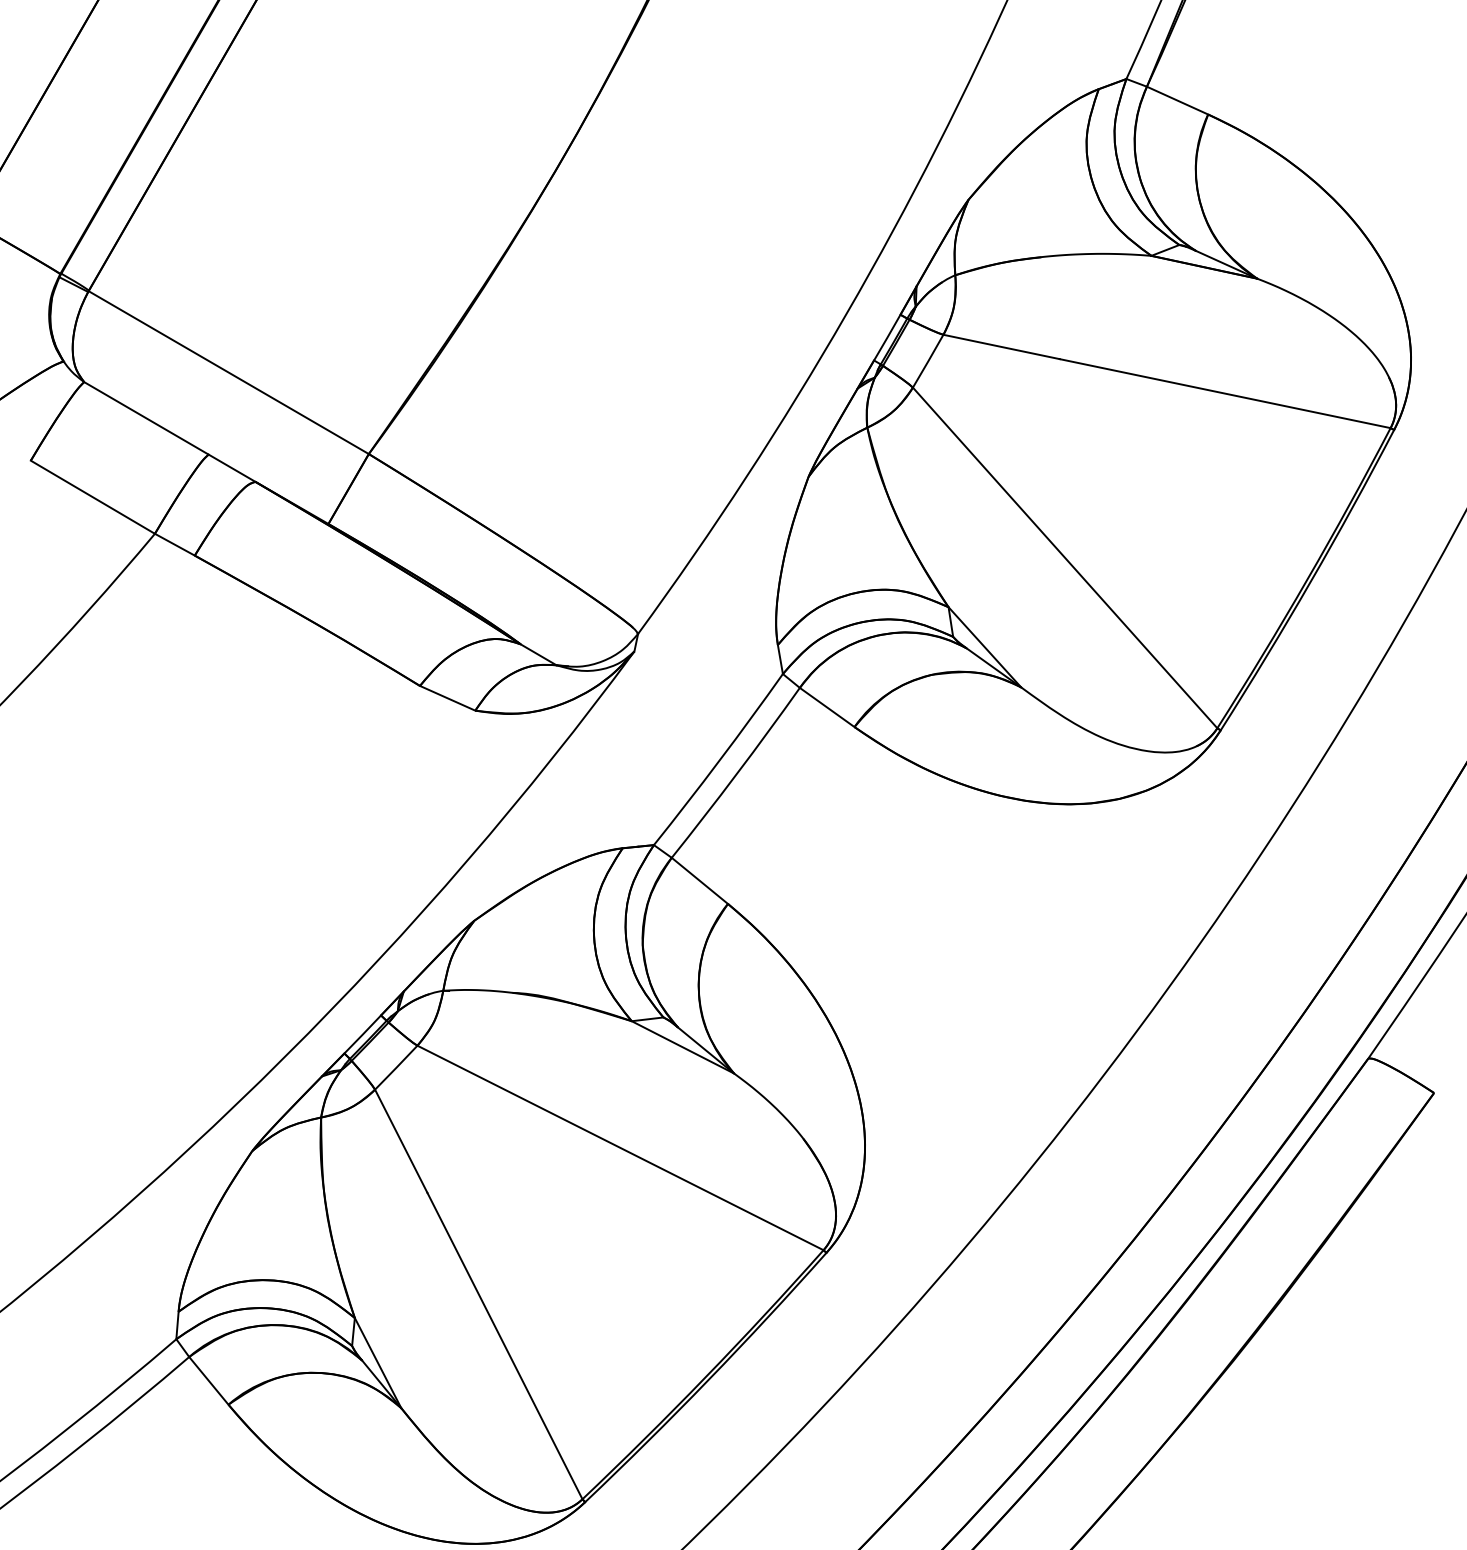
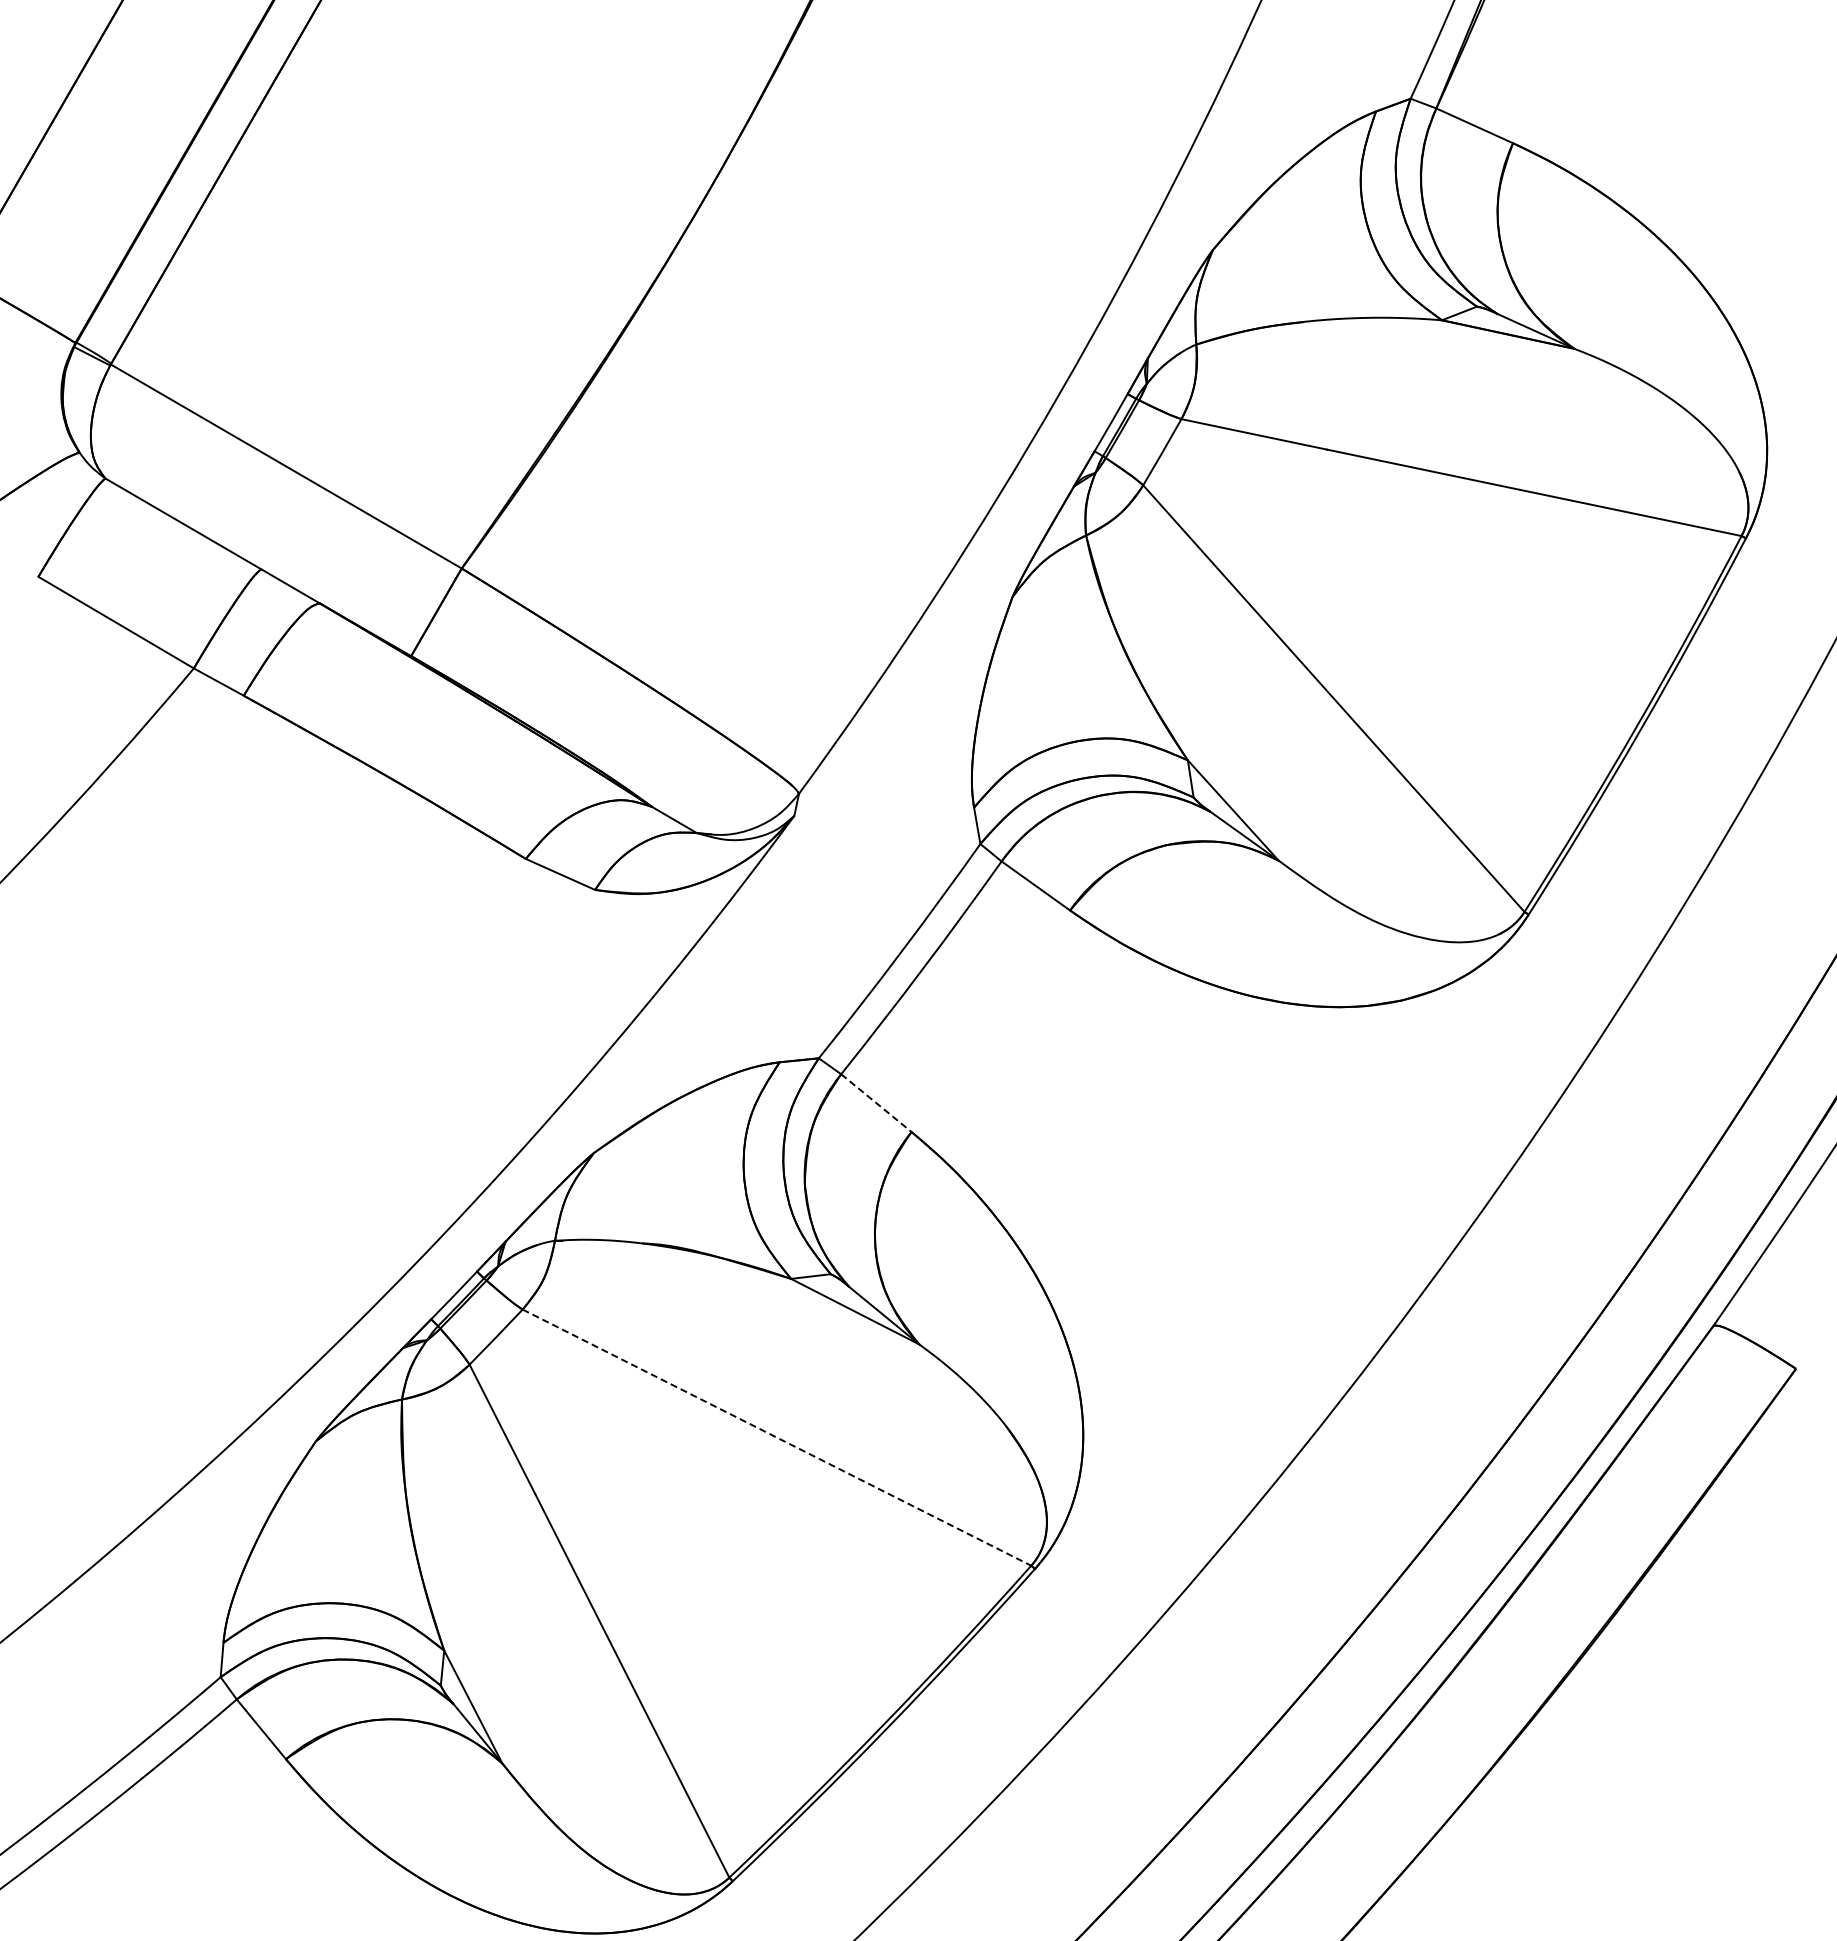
line: (699, 881) -> (876, 1103), solid -> dashed
line: (620, 1147) -> (776, 1437), solid -> dashed

